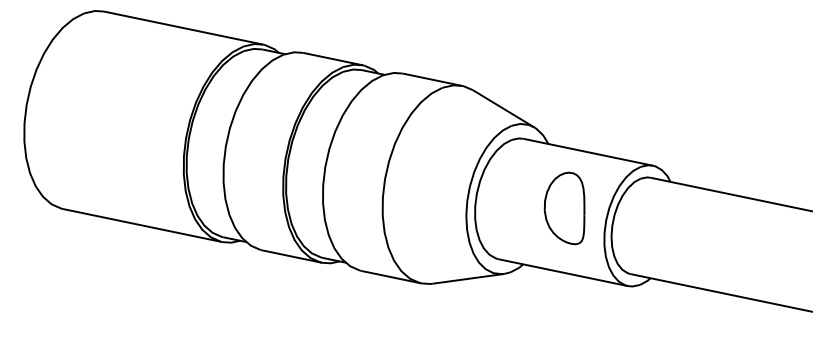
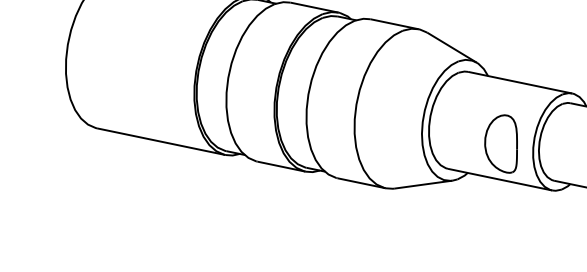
part: (564, 208) -> (501, 144), moved

